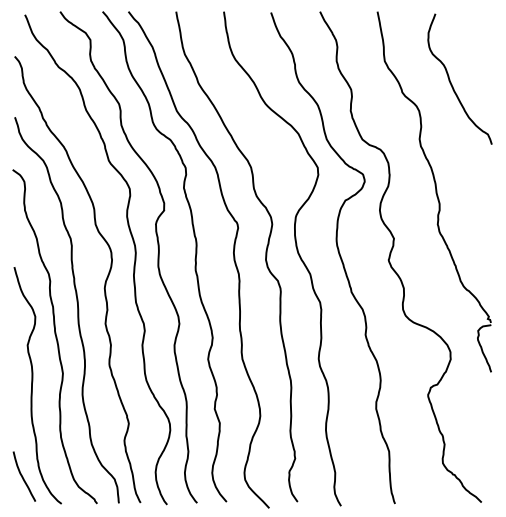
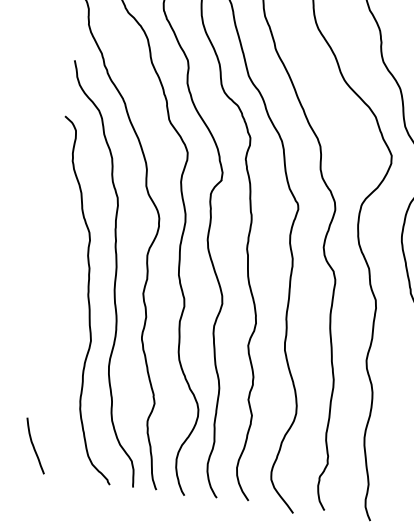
curve: (33, 382) -> (58, 346), removed

